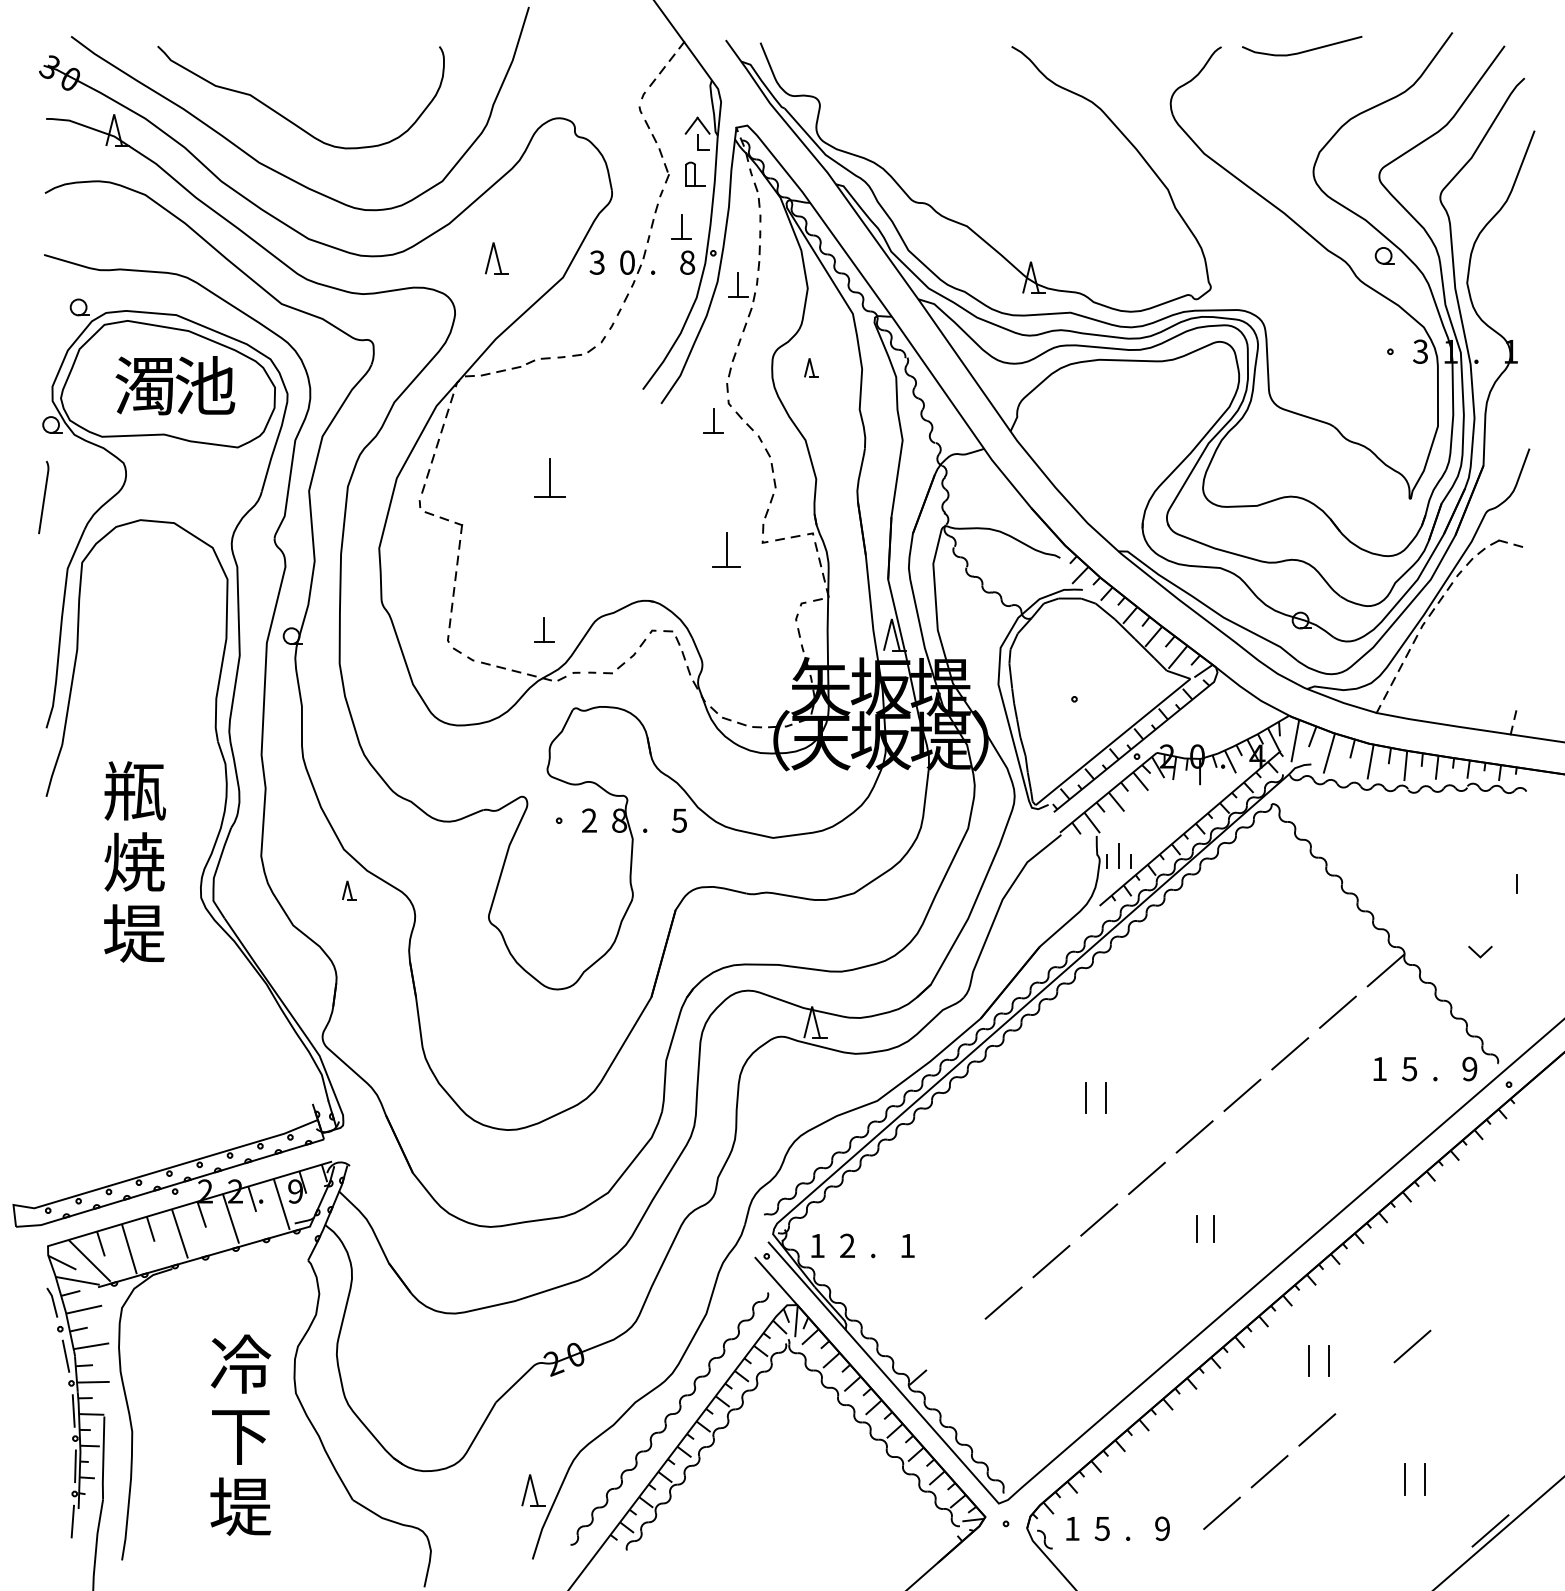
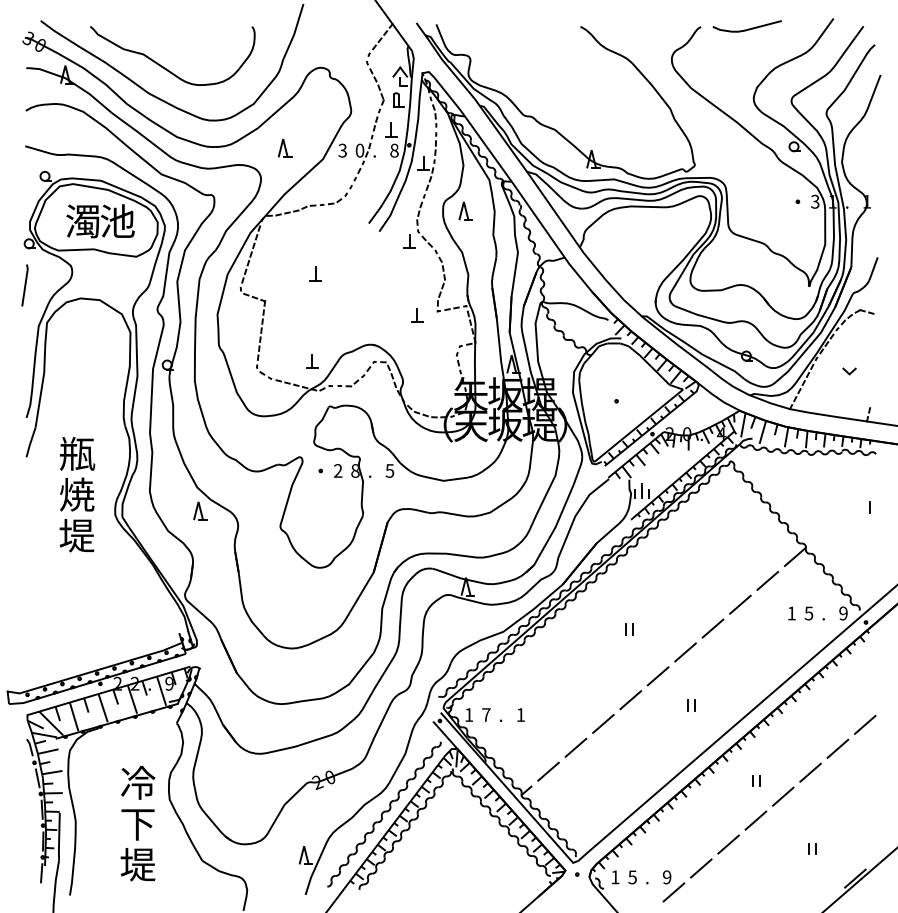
part: (811, 366) -> (465, 210), size x1.67
part: (549, 476) -> (315, 273), size x0.62
part: (727, 549) -> (417, 315), size x0.71
part: (349, 889) -> (200, 510), size x1.67
line: (1480, 954) -> (849, 372), moved
part: (1096, 1096) -> (629, 629), size x0.62
part: (1205, 1229) -> (691, 705), size x0.71
text: (847, 1245) -> (486, 714), 2 -> 7
line: (1489, 1279) -> (854, 734), added
line: (955, 1344) -> (548, 771), added
part: (1318, 1360) -> (756, 780), size x0.62
line: (1365, 1387) -> (783, 796), added
part: (1415, 1478) -> (812, 848), size x0.62
line: (1173, 1555) -> (673, 892), added

